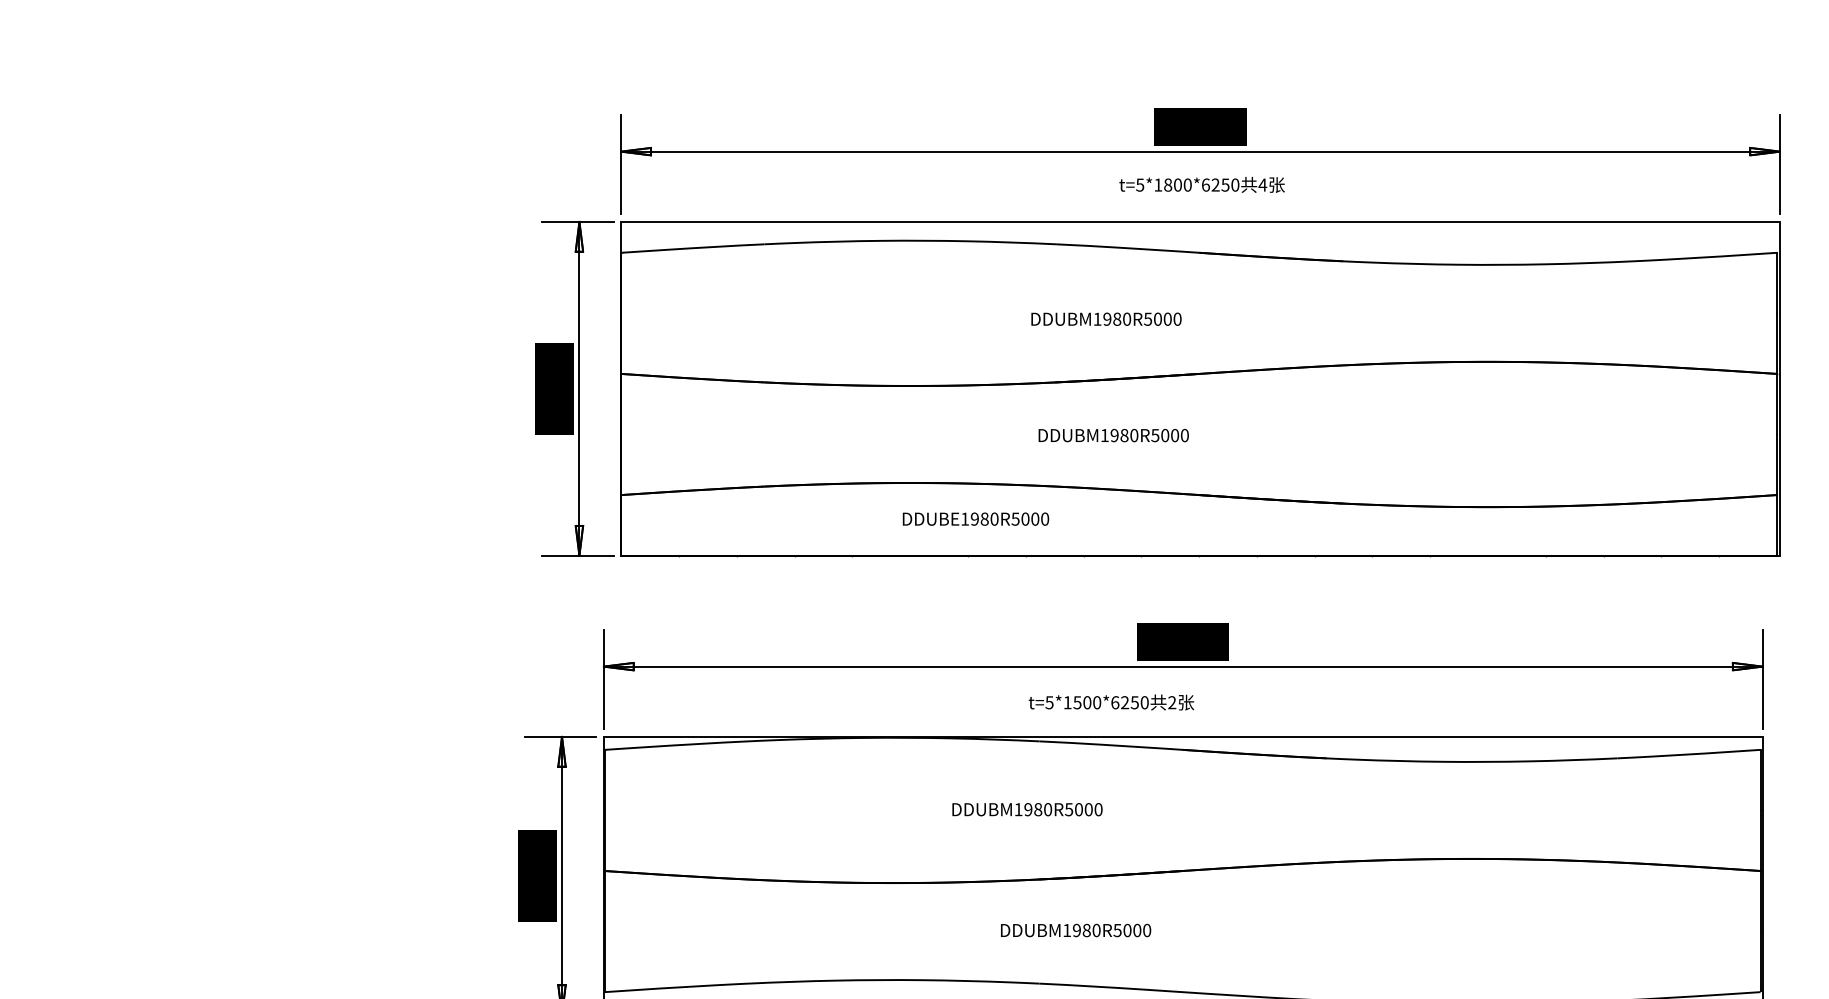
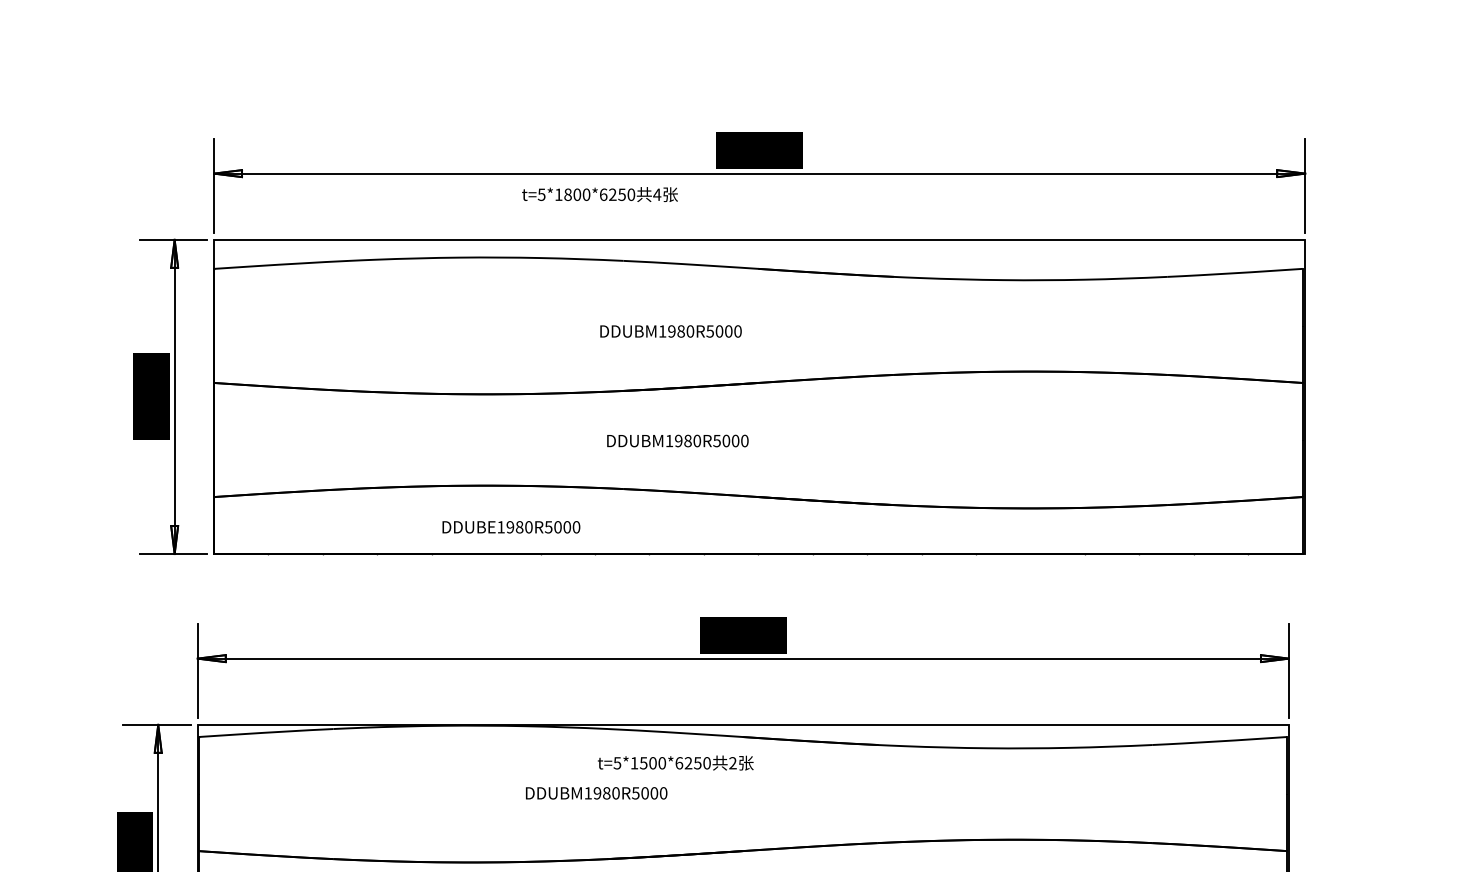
text: (1201, 184) -> (599, 194), moved
text: (975, 518) -> (510, 526), moved
text: (1111, 702) -> (675, 763), moved

